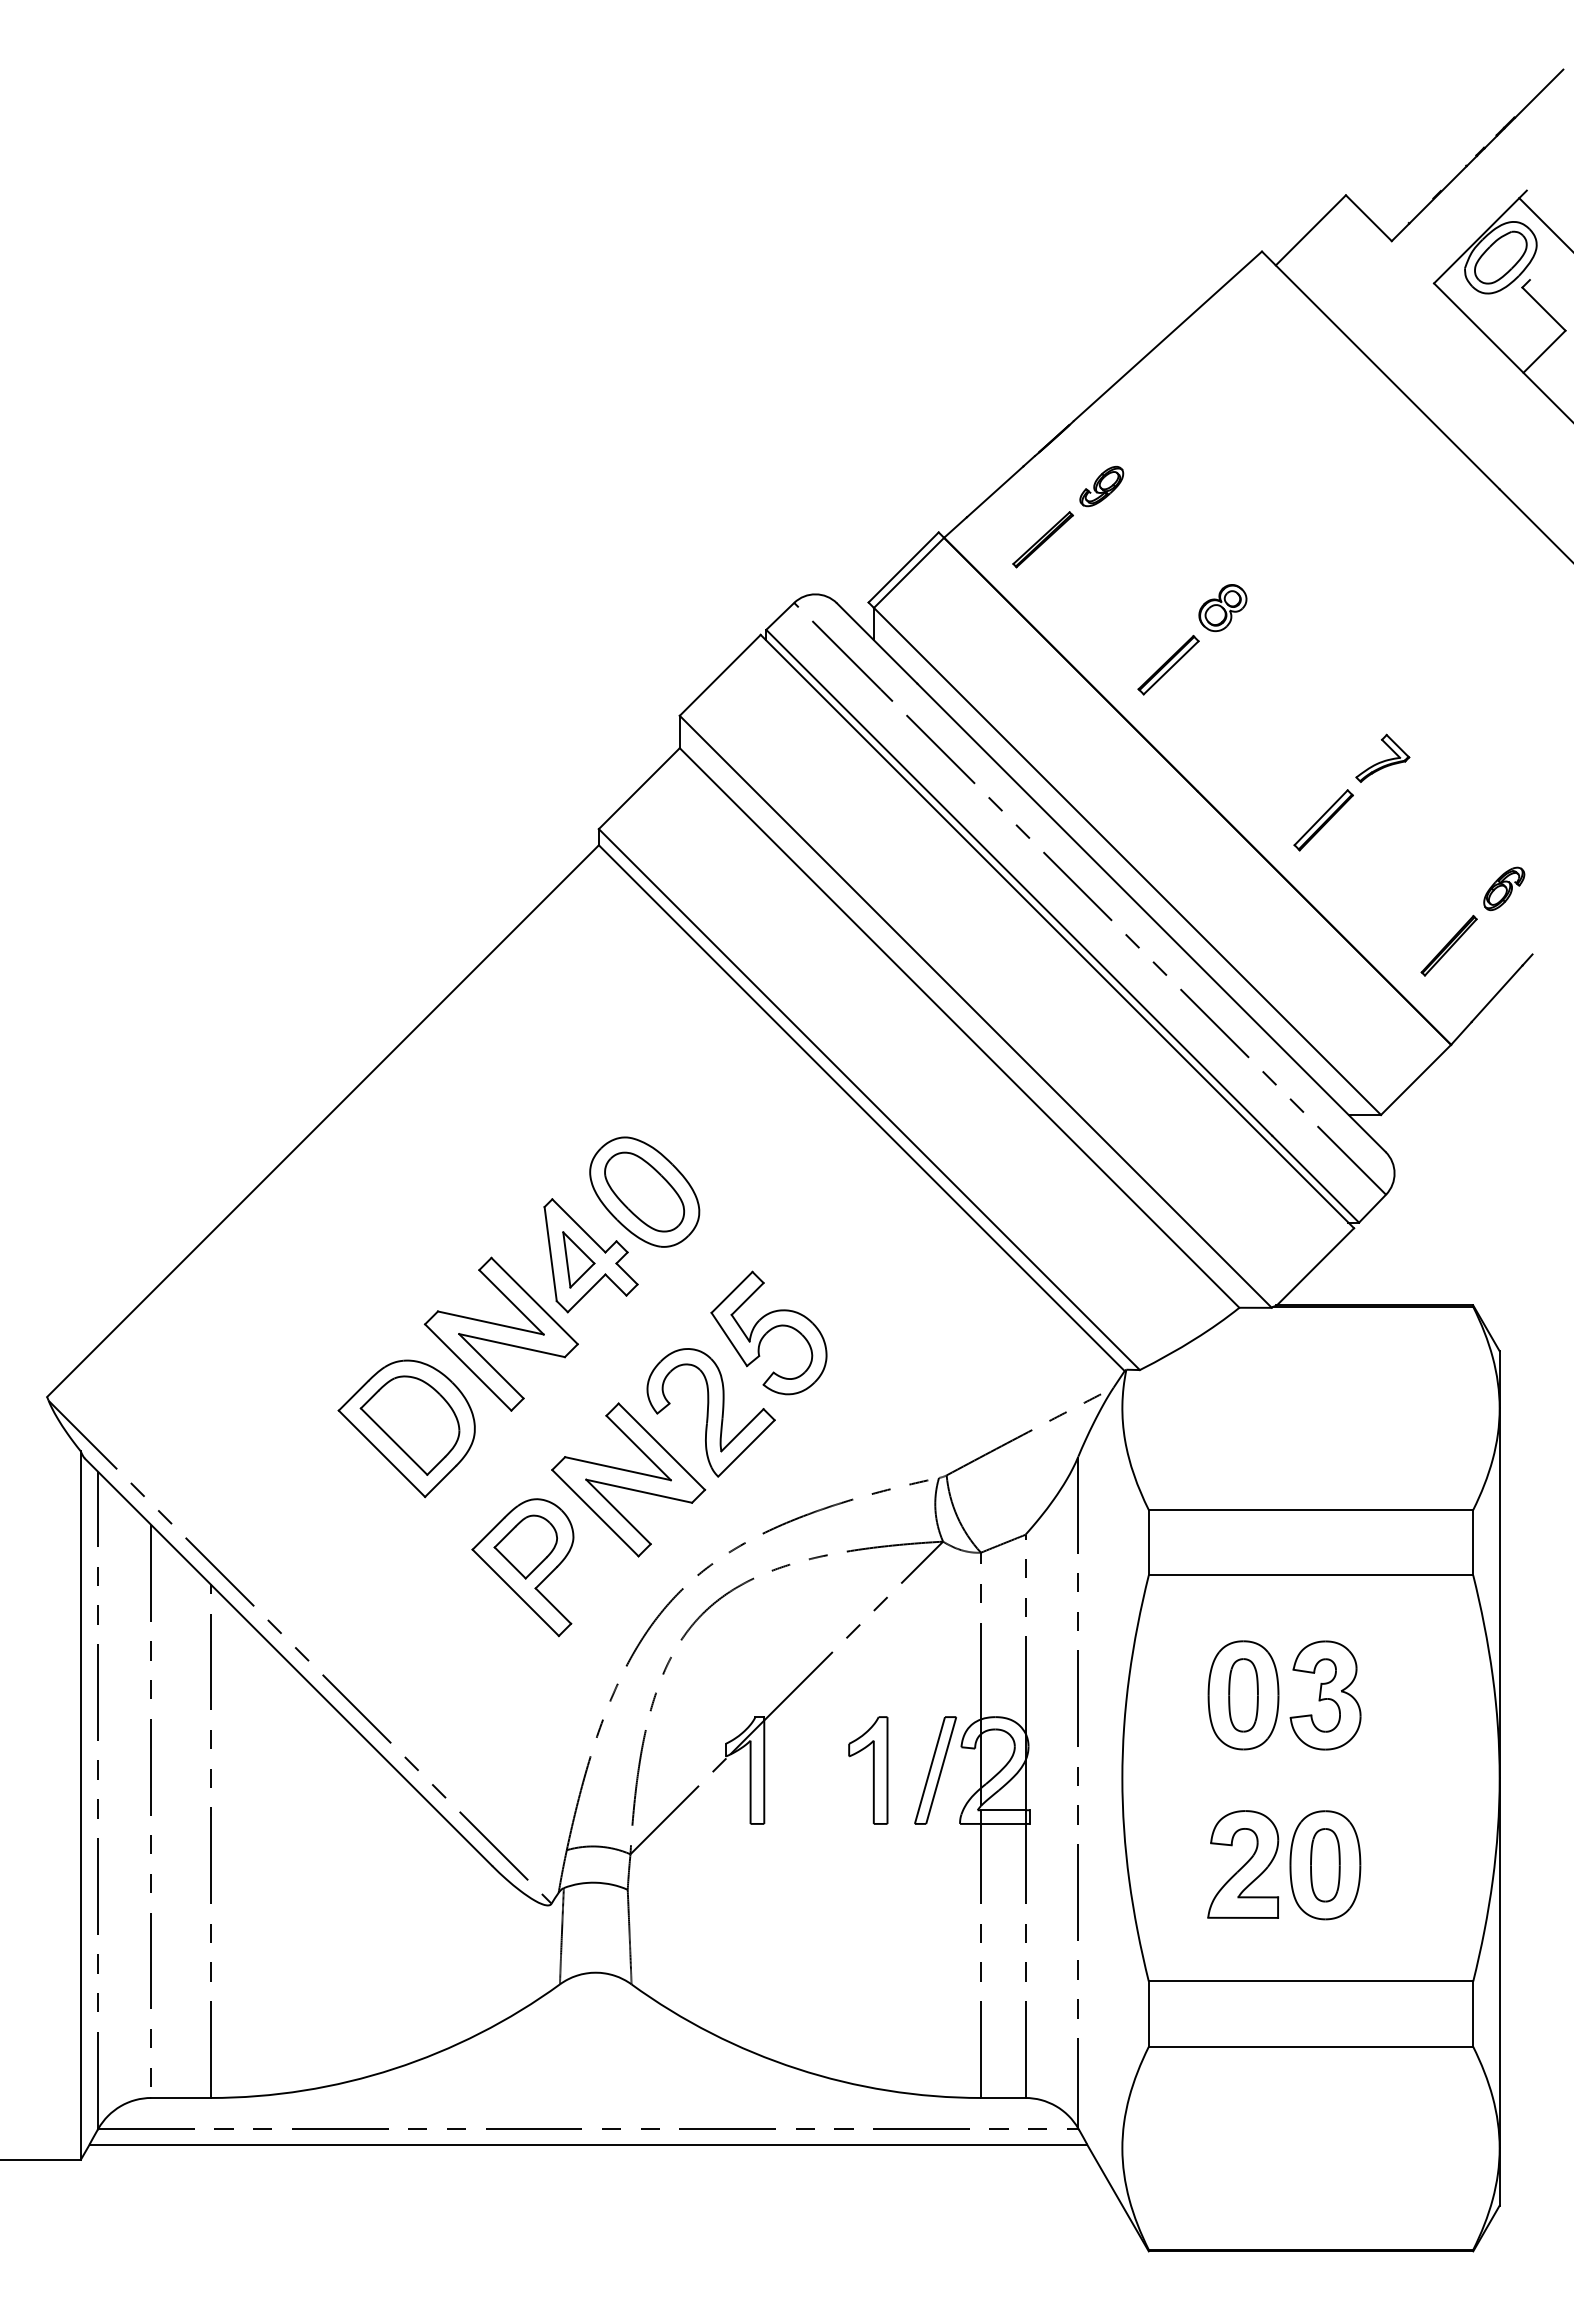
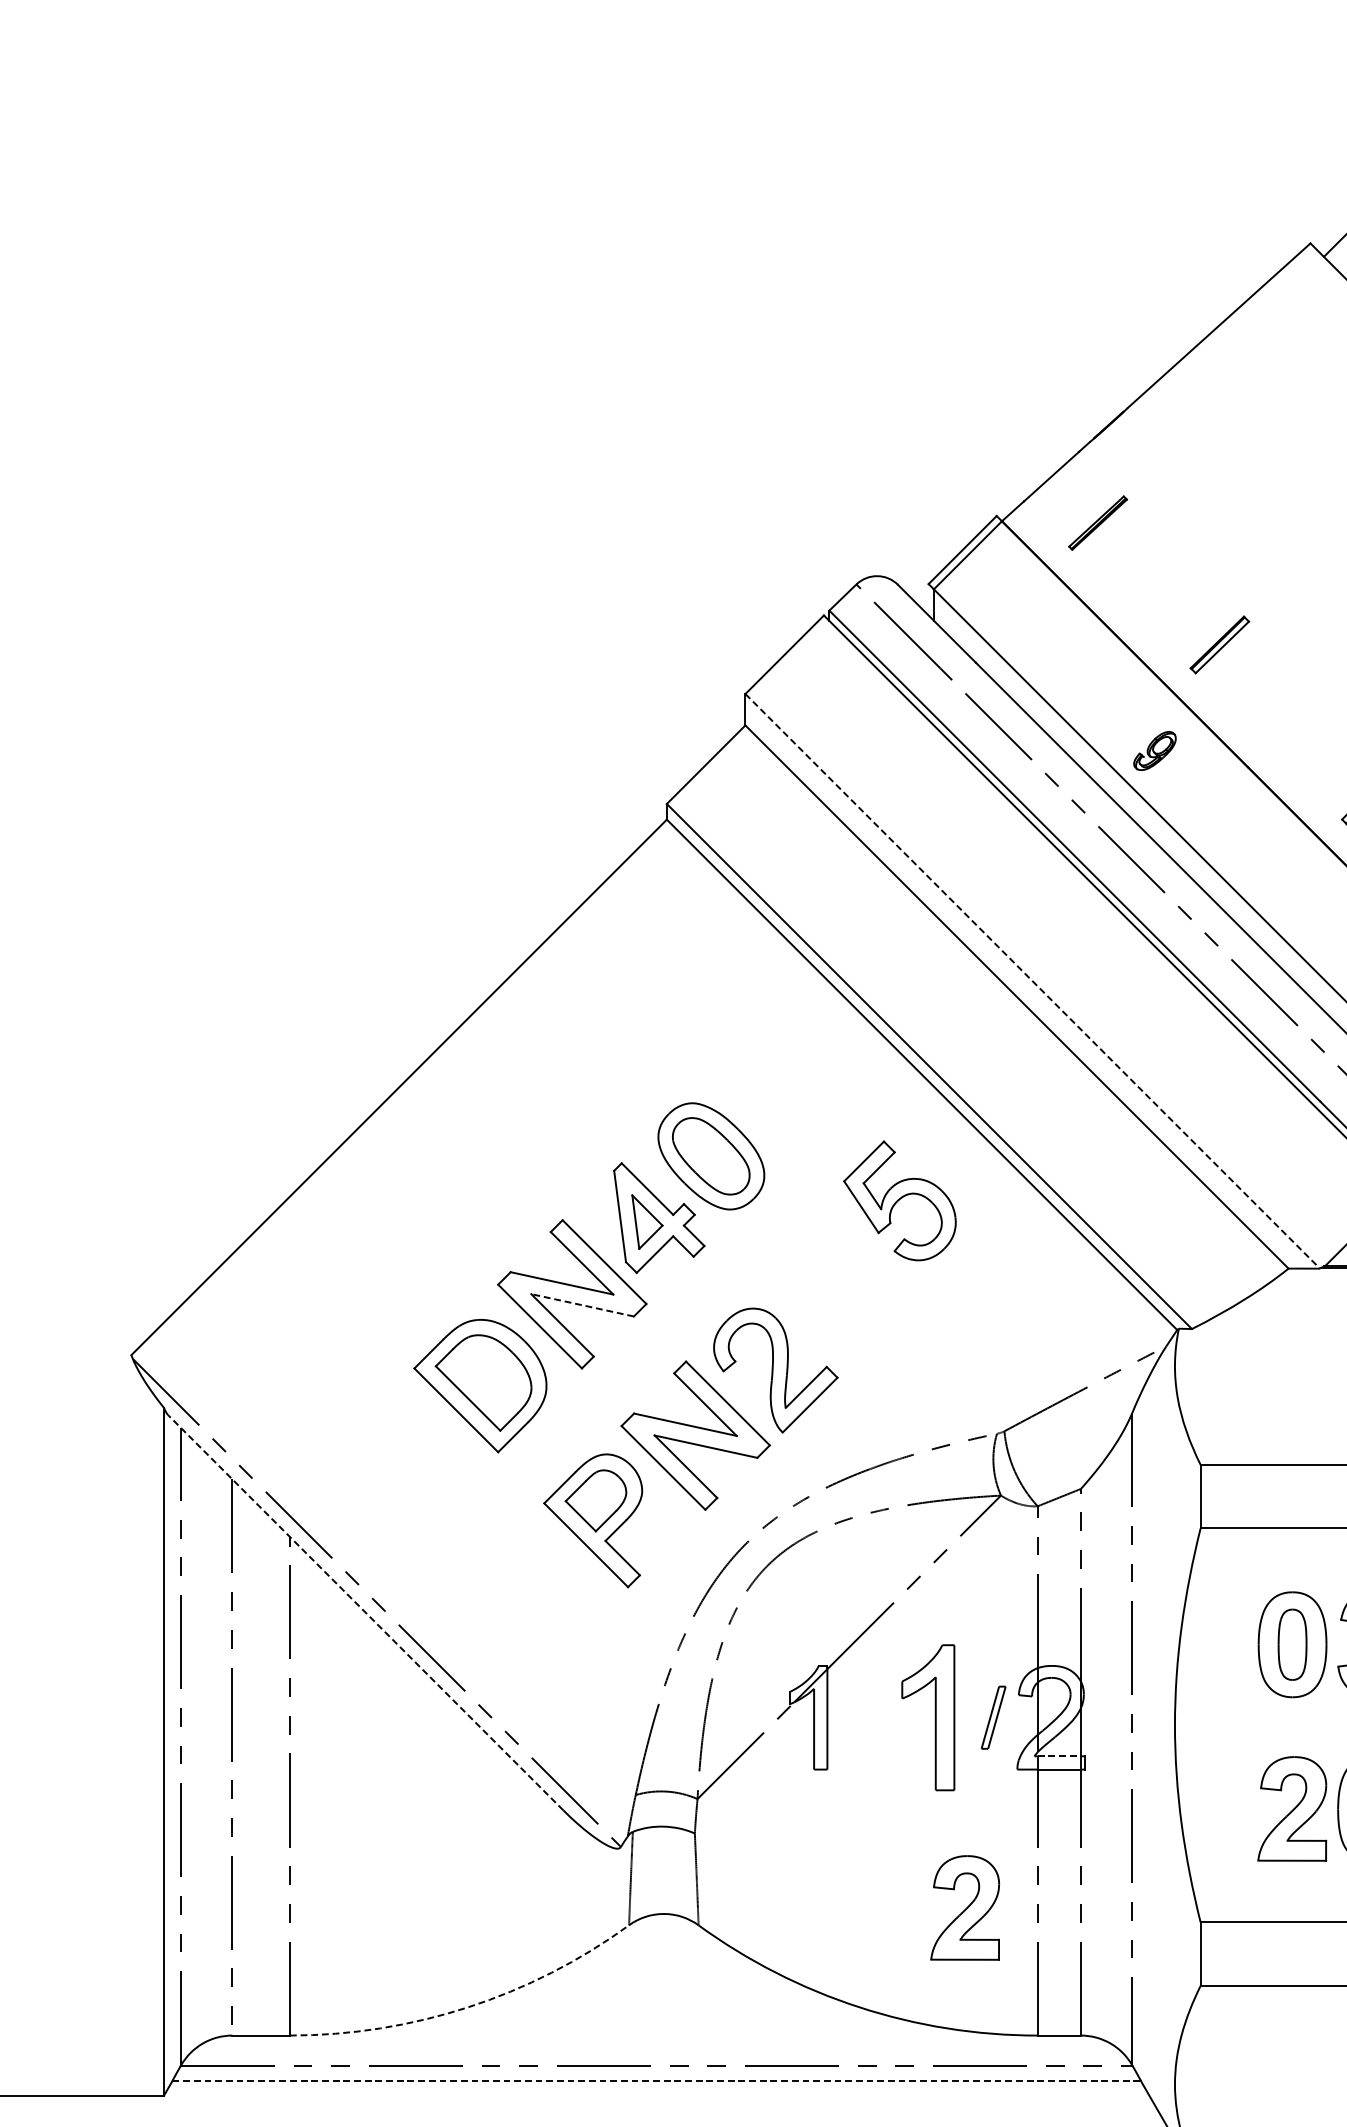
part: (1101, 486) -> (1154, 750), moved
part: (1222, 608) -> (1272, 589), removed
line: (975, 1011) -> (1032, 981), solid -> dashed
part: (768, 1332) -> (899, 1200), moved
line: (511, 1345) -> (582, 1305), solid -> dashed
line: (288, 1662) -> (365, 1612), solid -> dashed
part: (868, 1770) -> (928, 1717), size x1.4
part: (935, 1770) -> (993, 1717), size x0.6
line: (1003, 1810) -> (1059, 1756), solid -> dashed
part: (906, 1966) -> (965, 1907), added
arc: (394, 2068) -> (468, 2006), solid -> dashed
line: (588, 2144) -> (656, 2080), solid -> dashed

